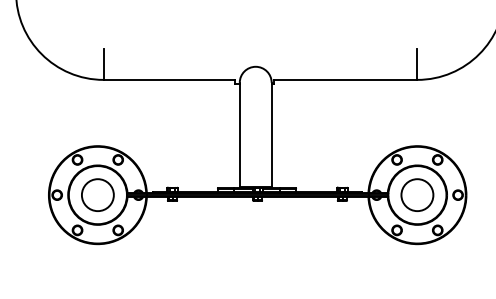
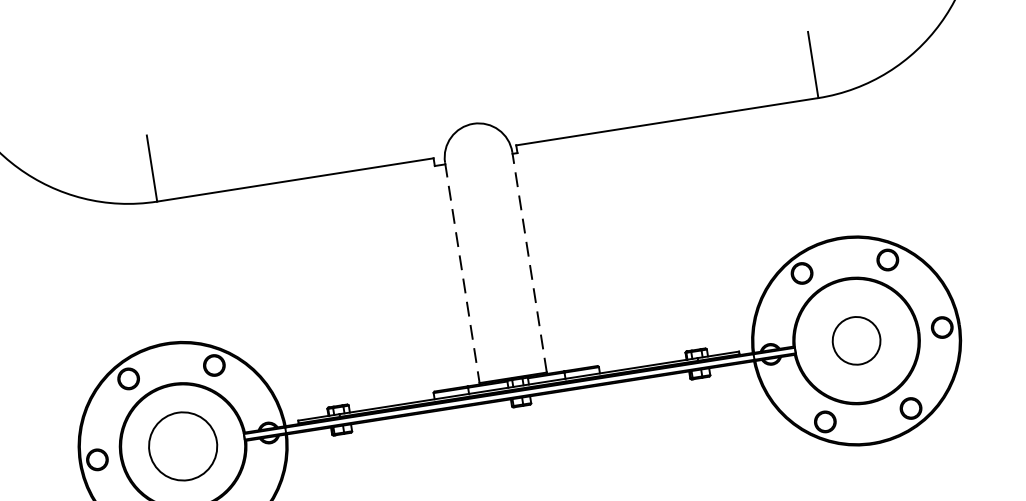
line: (271, 134) -> (529, 261), solid -> dashed
line: (239, 135) -> (461, 273), solid -> dashed
circle: (417, 194) -> (856, 339), size x0.7

